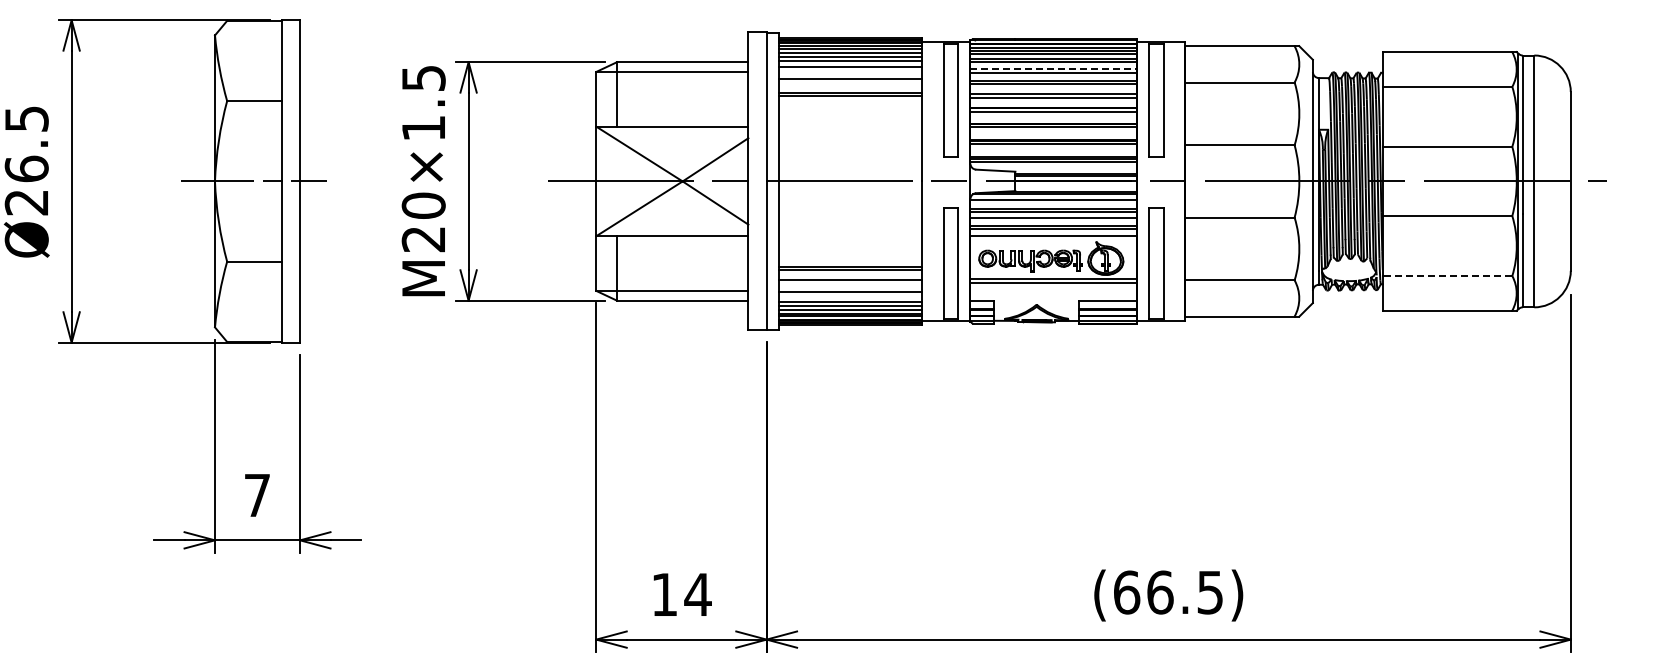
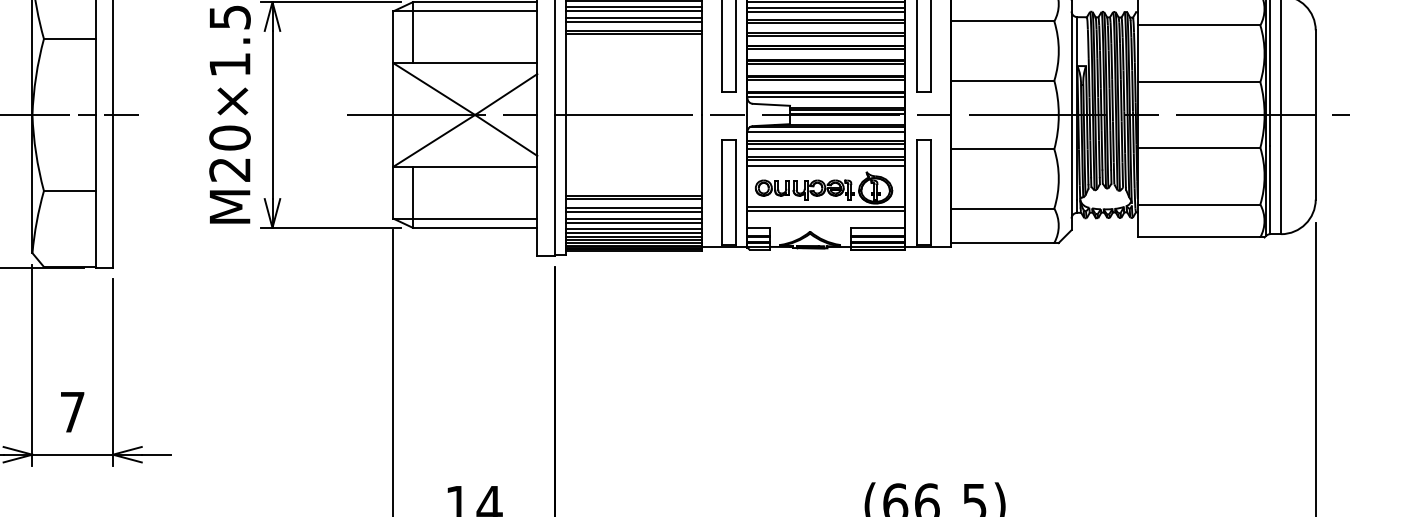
line: (1054, 68) -> (827, 8), dashed -> solid
line: (850, 71) -> (633, 10), added
line: (850, 82) -> (633, 21), added
line: (1447, 276) -> (1199, 204), dashed -> solid
line: (850, 283) -> (633, 211), added
line: (850, 295) -> (633, 222), added

